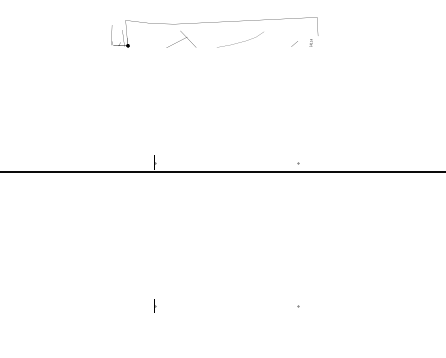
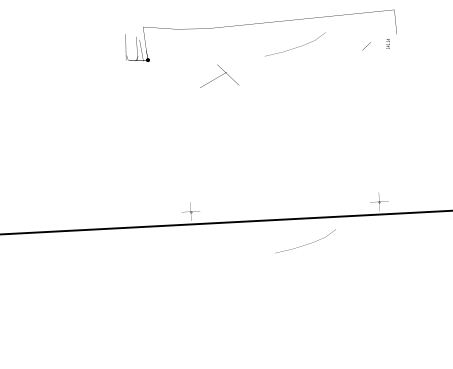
part: (181, 39) -> (219, 75), moved
line: (242, 191) -> (308, 243), added

